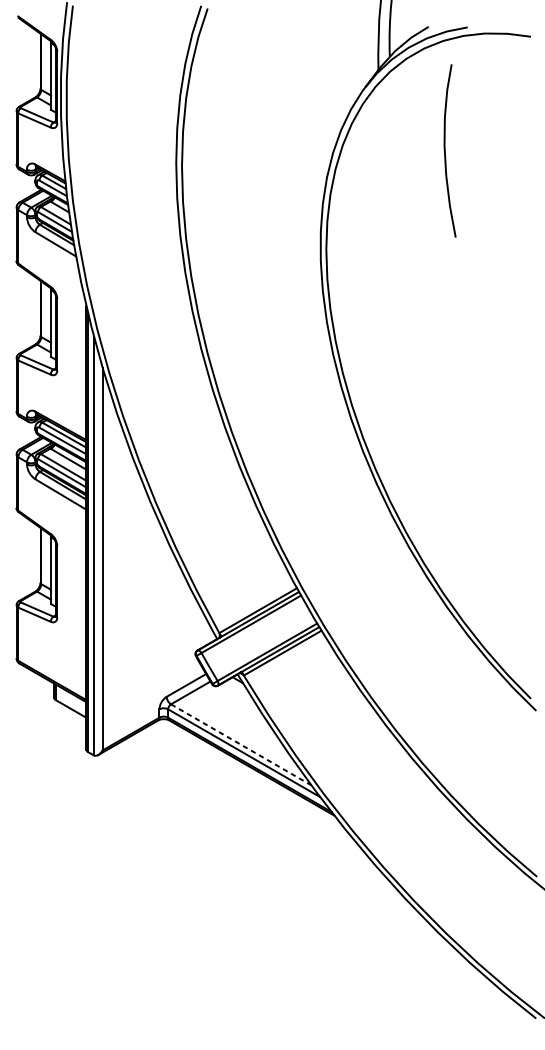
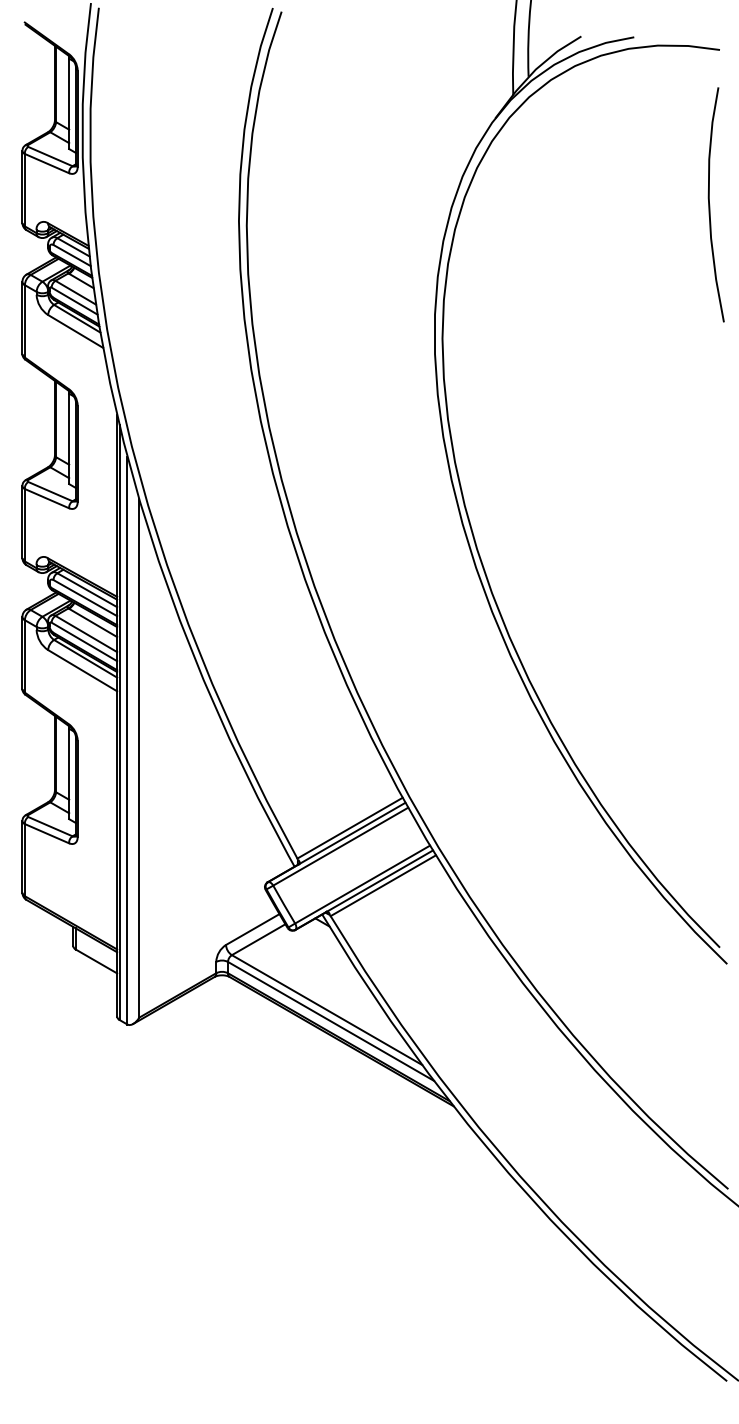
curve: (445, 151) -> (710, 205), moved
line: (241, 745) -> (327, 1010), dashed -> solid

